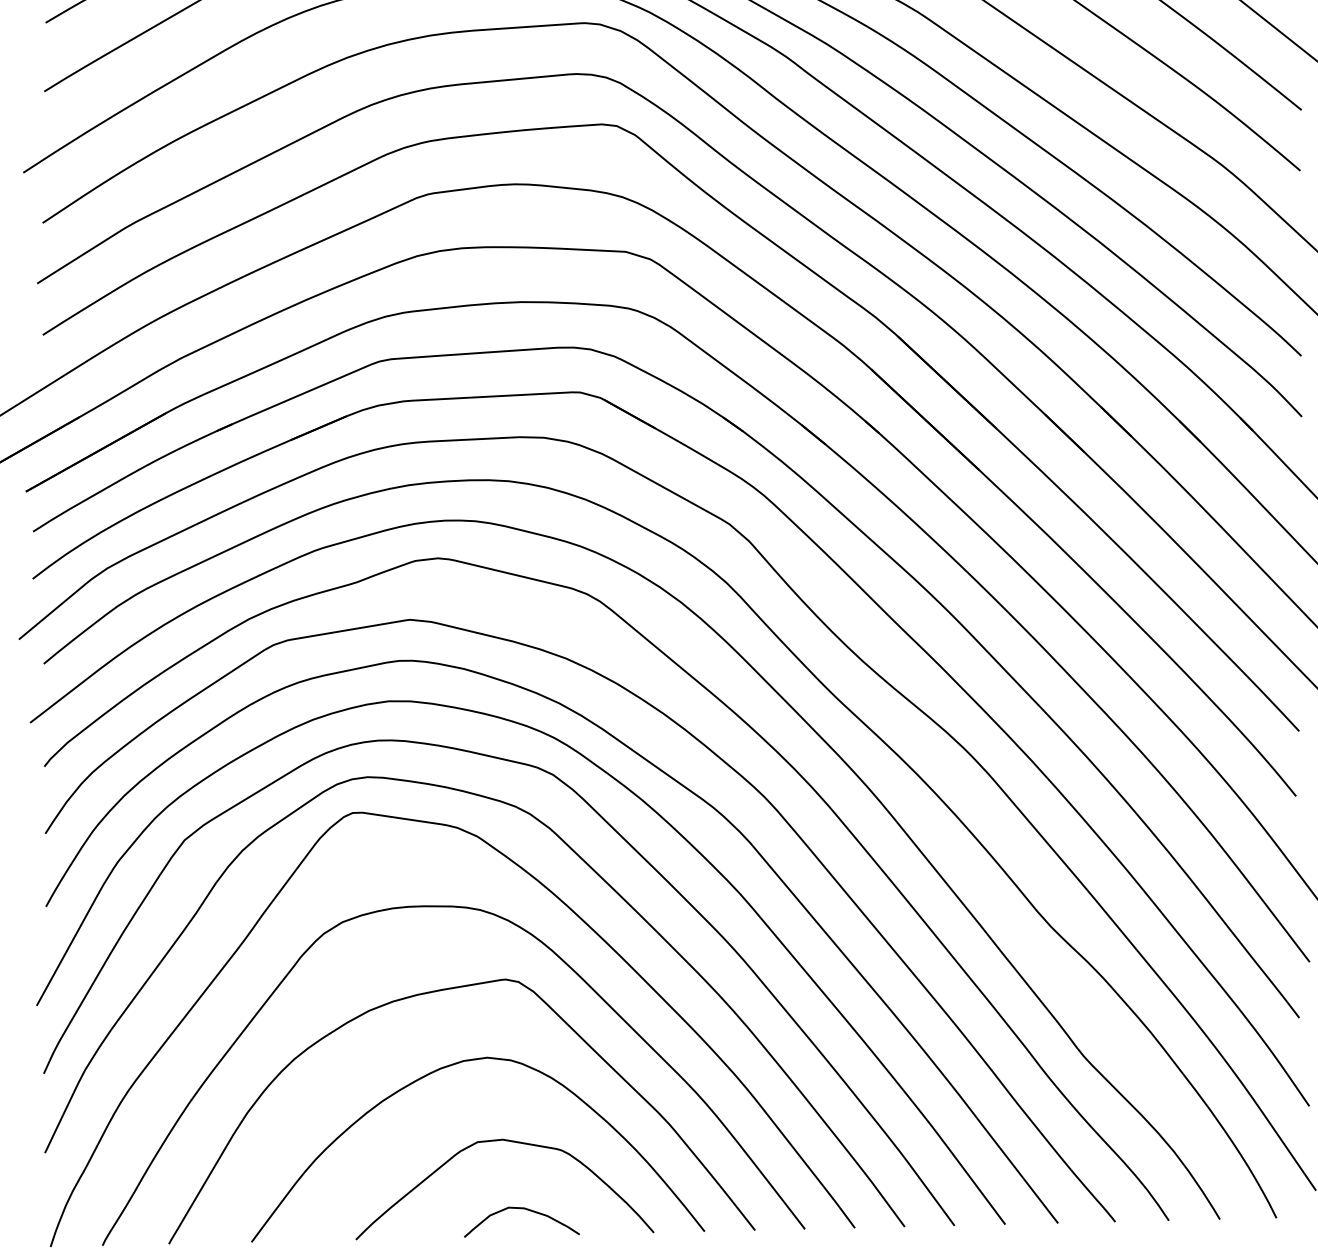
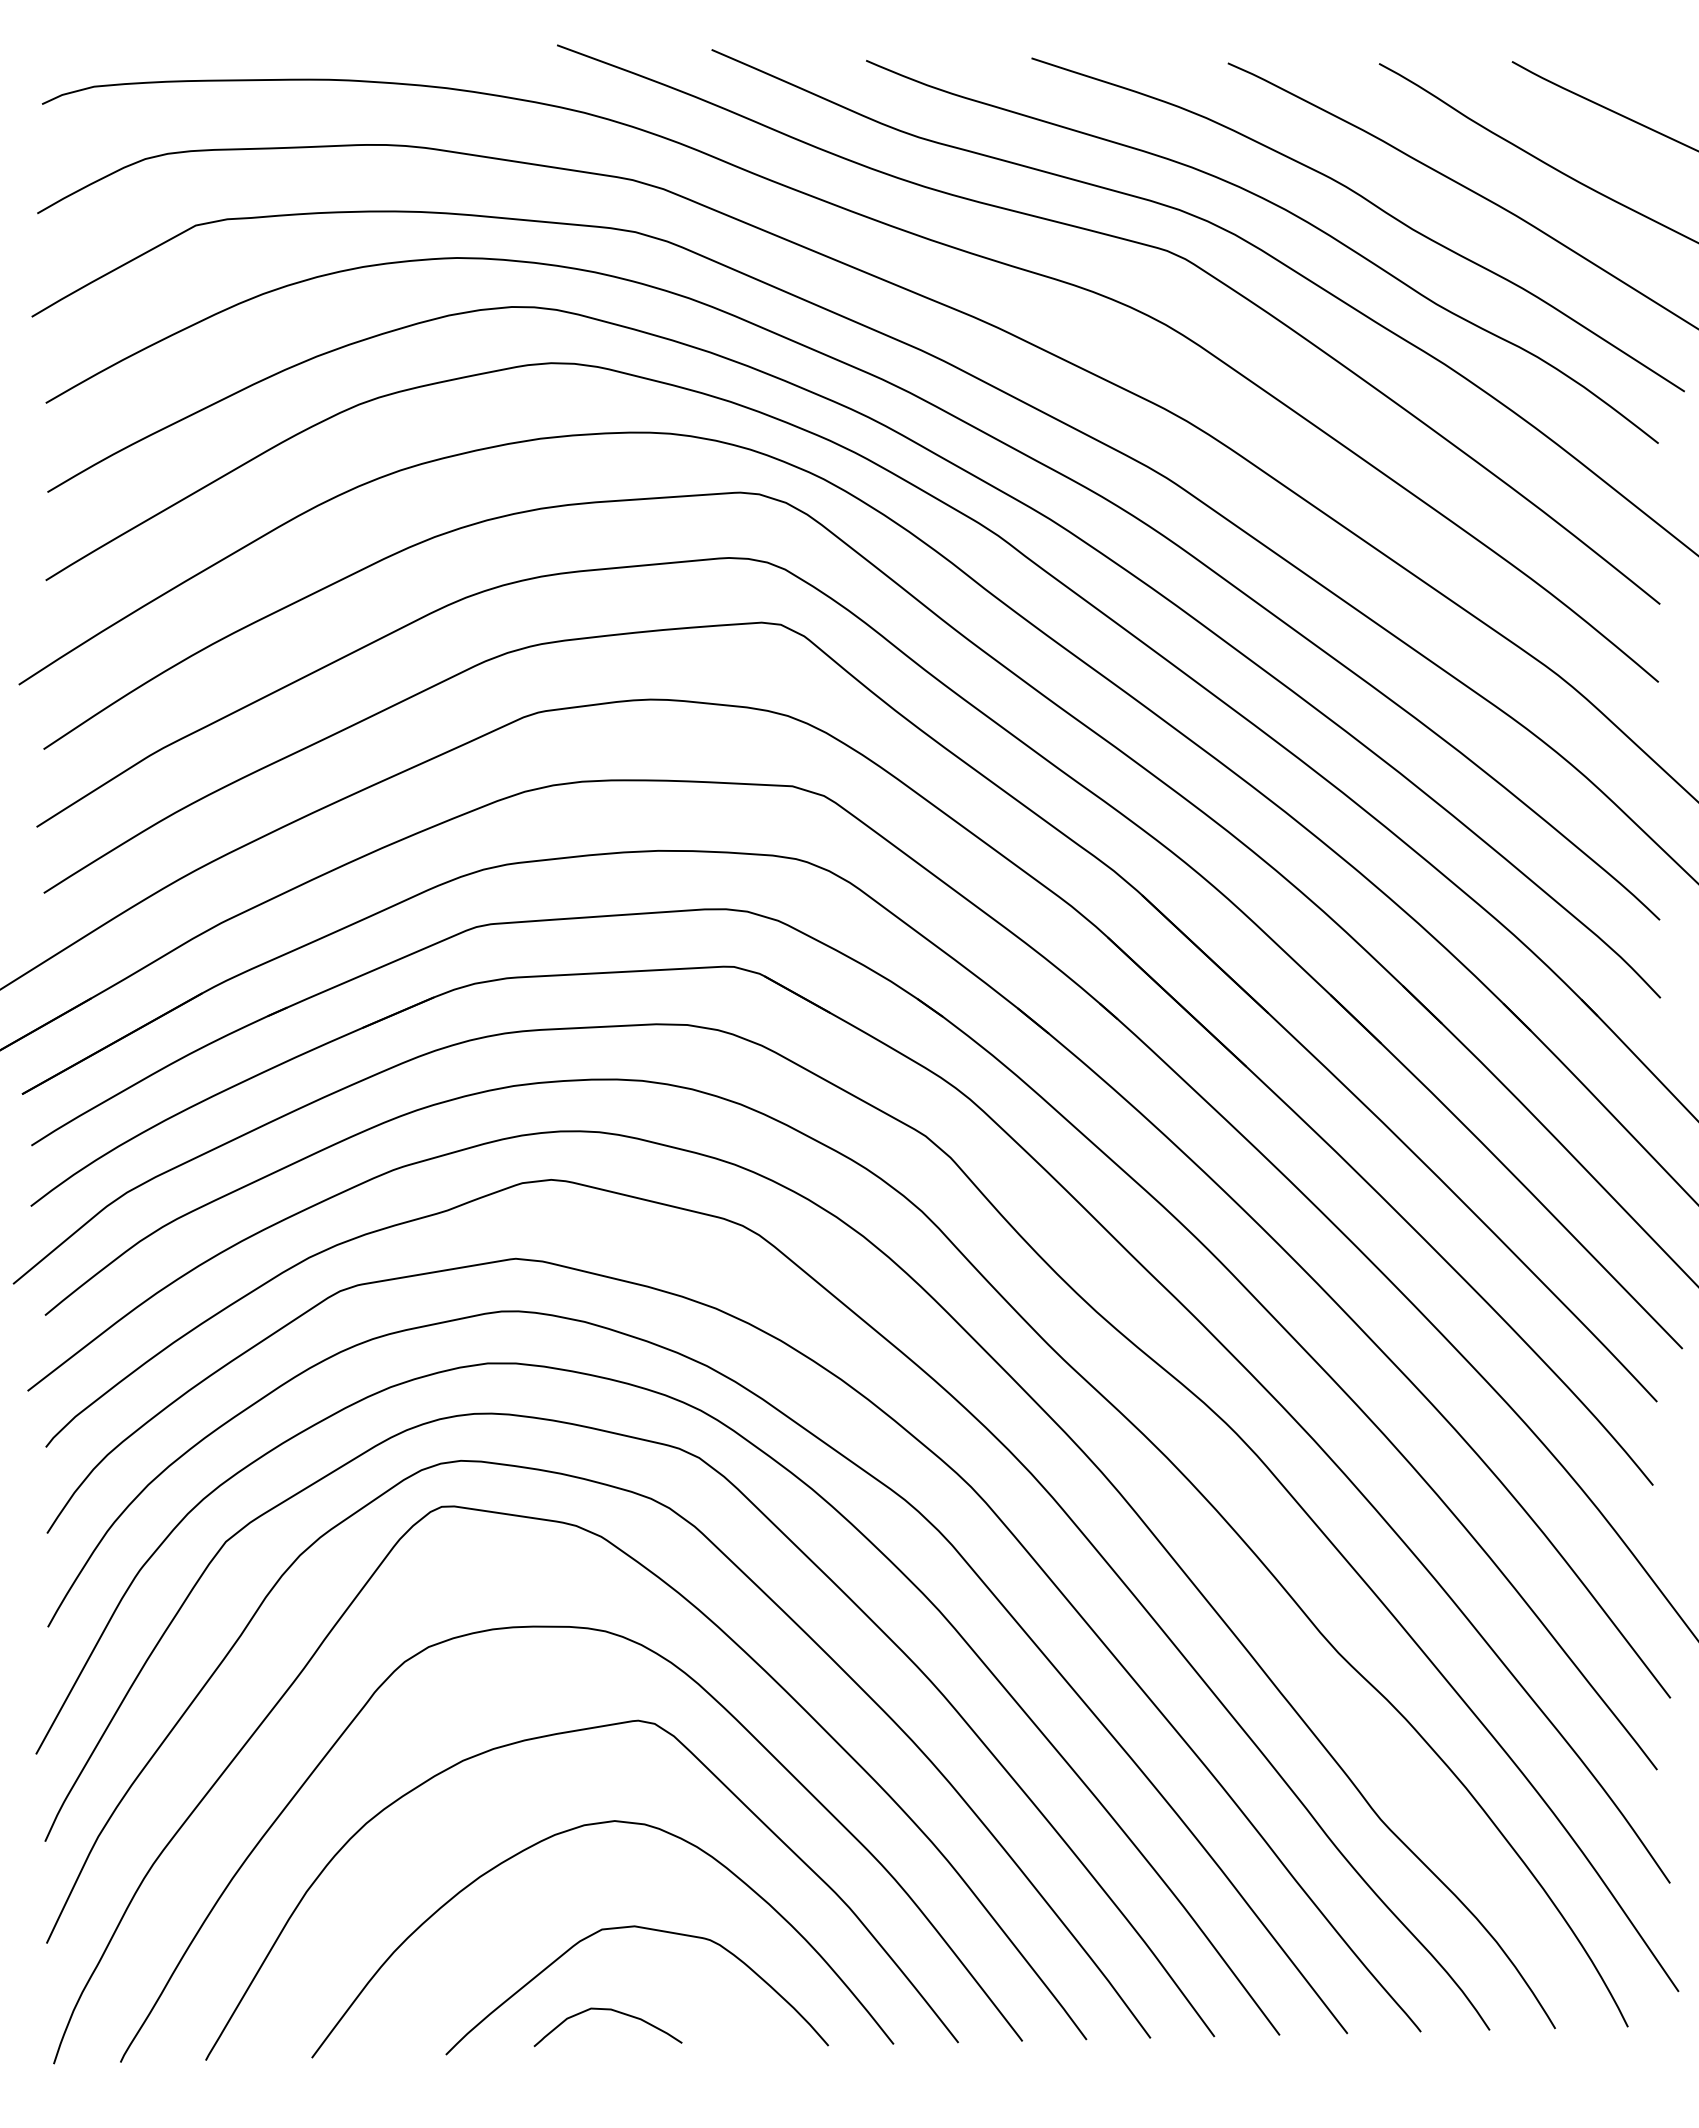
curve: (521, 1209) -> (607, 2010), moved

